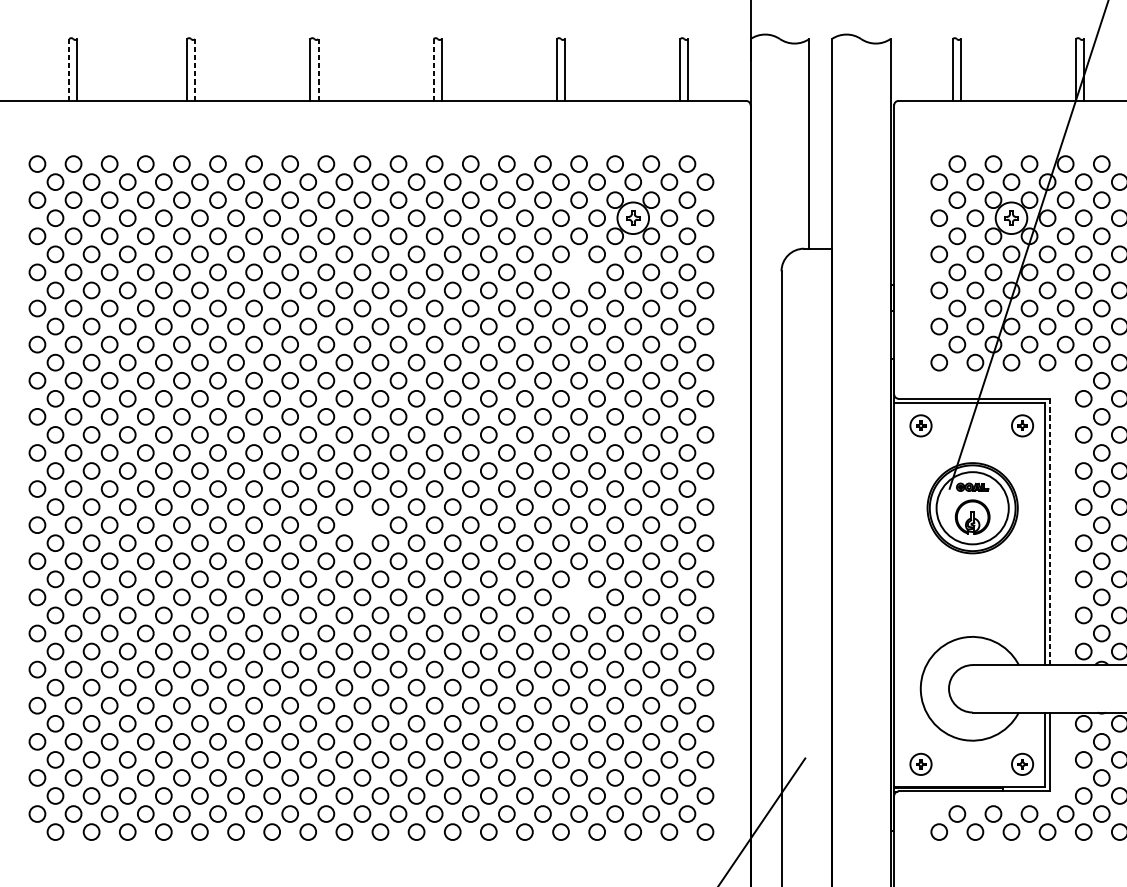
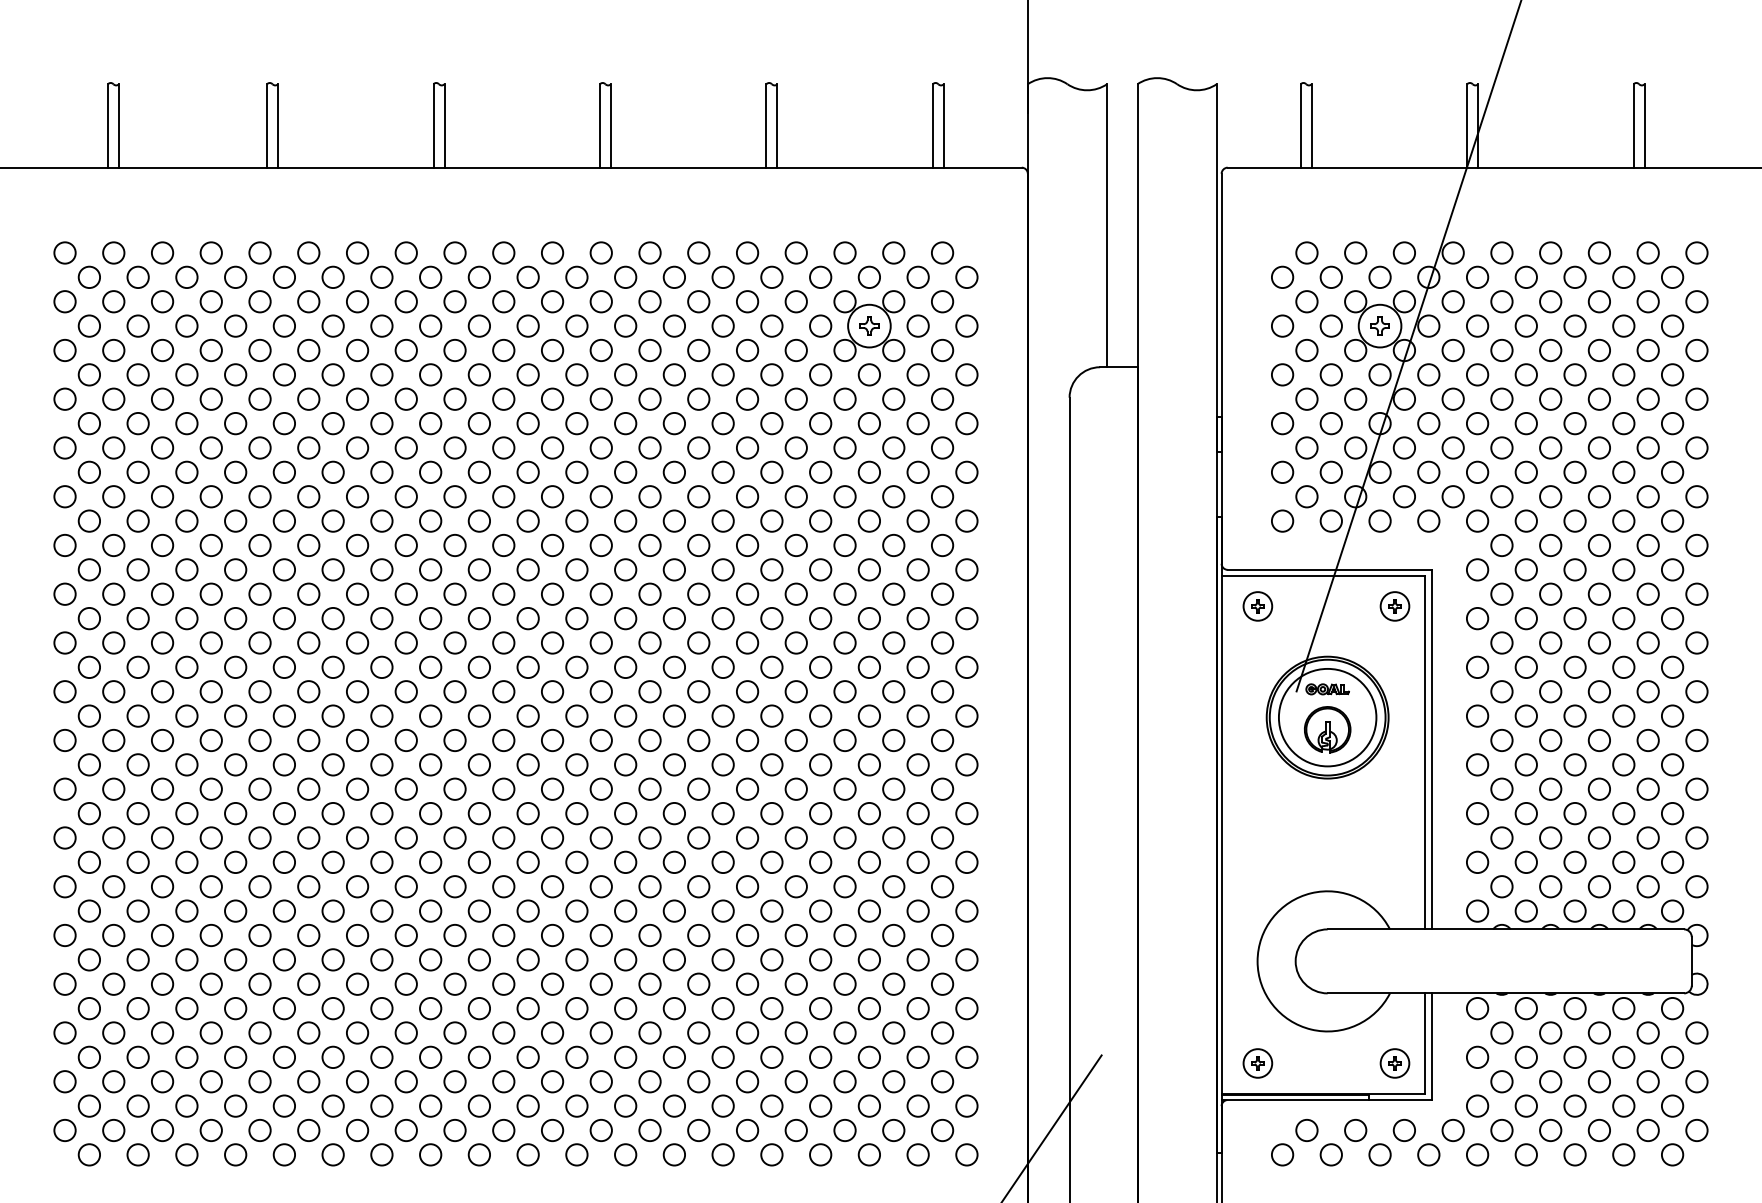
line: (69, 69) -> (108, 125), dashed -> solid
line: (195, 69) -> (278, 125), dashed -> solid
line: (318, 69) -> (444, 125), dashed -> solid
line: (433, 69) -> (599, 125), dashed -> solid
circle: (578, 271) -> (795, 398), added
circle: (362, 525) -> (503, 740), added
line: (1049, 531) -> (1431, 749), dashed -> solid
circle: (578, 597) -> (795, 837), added

